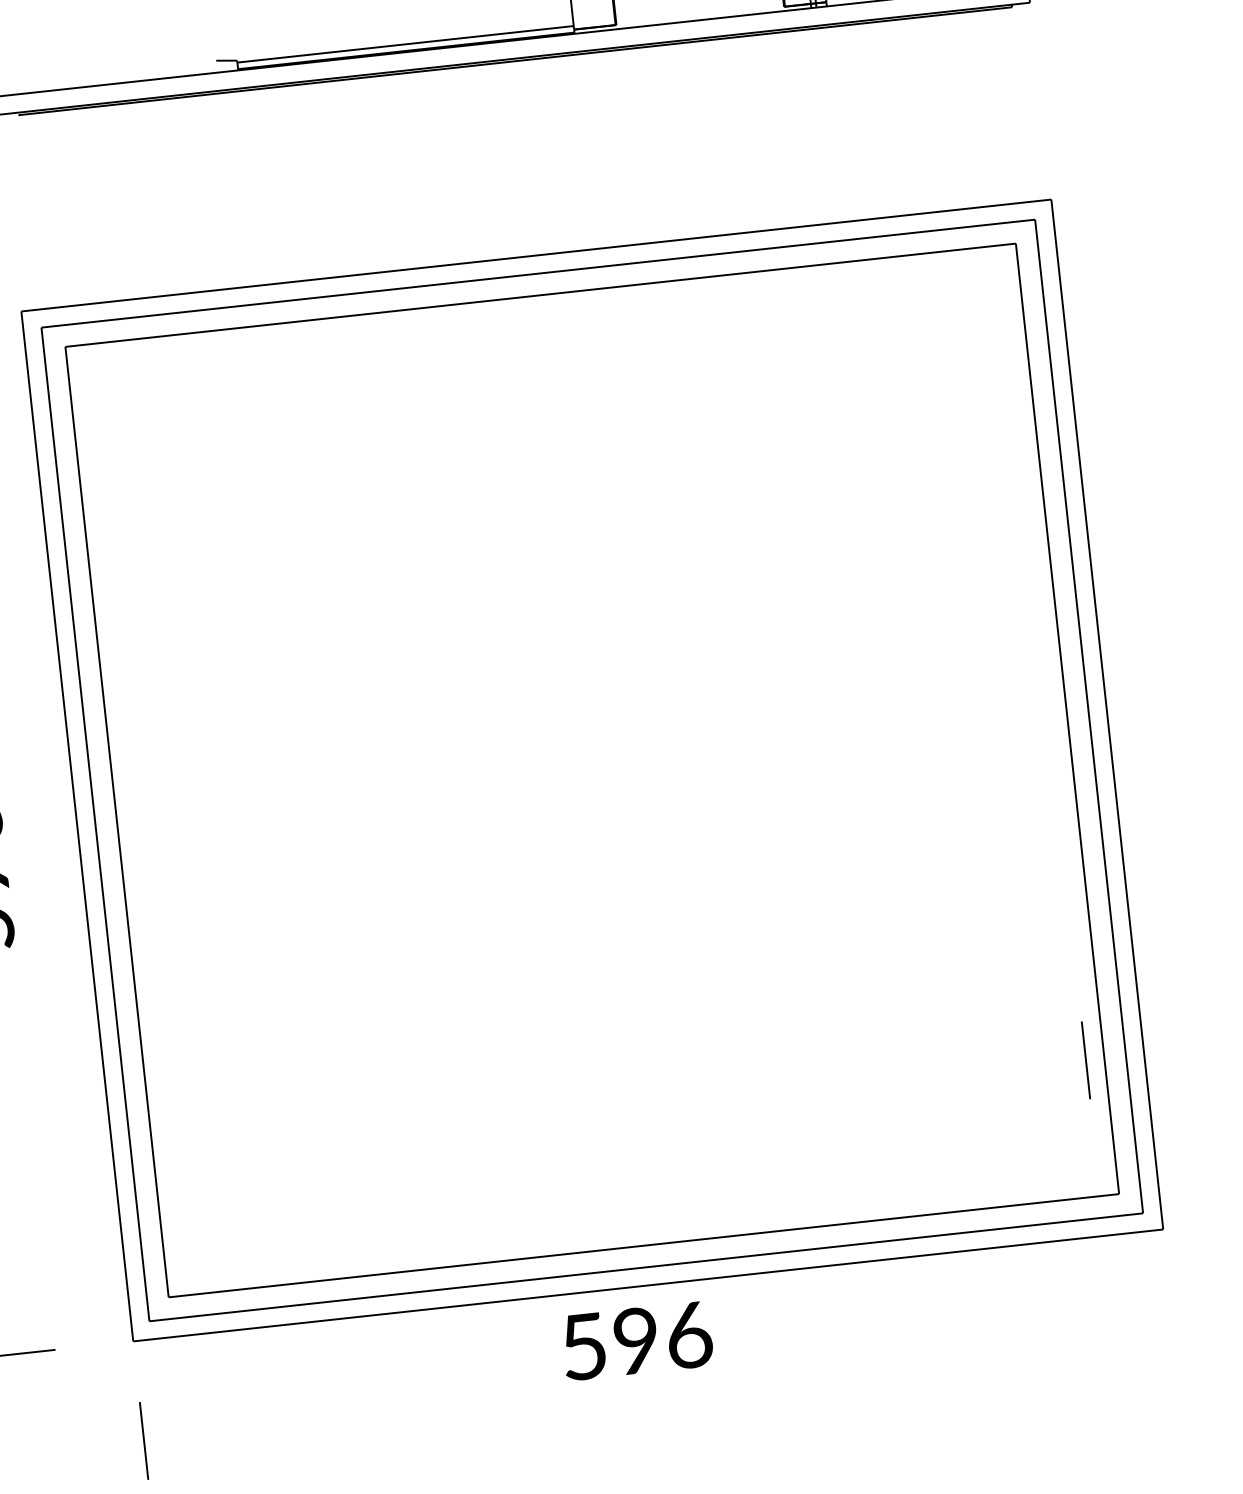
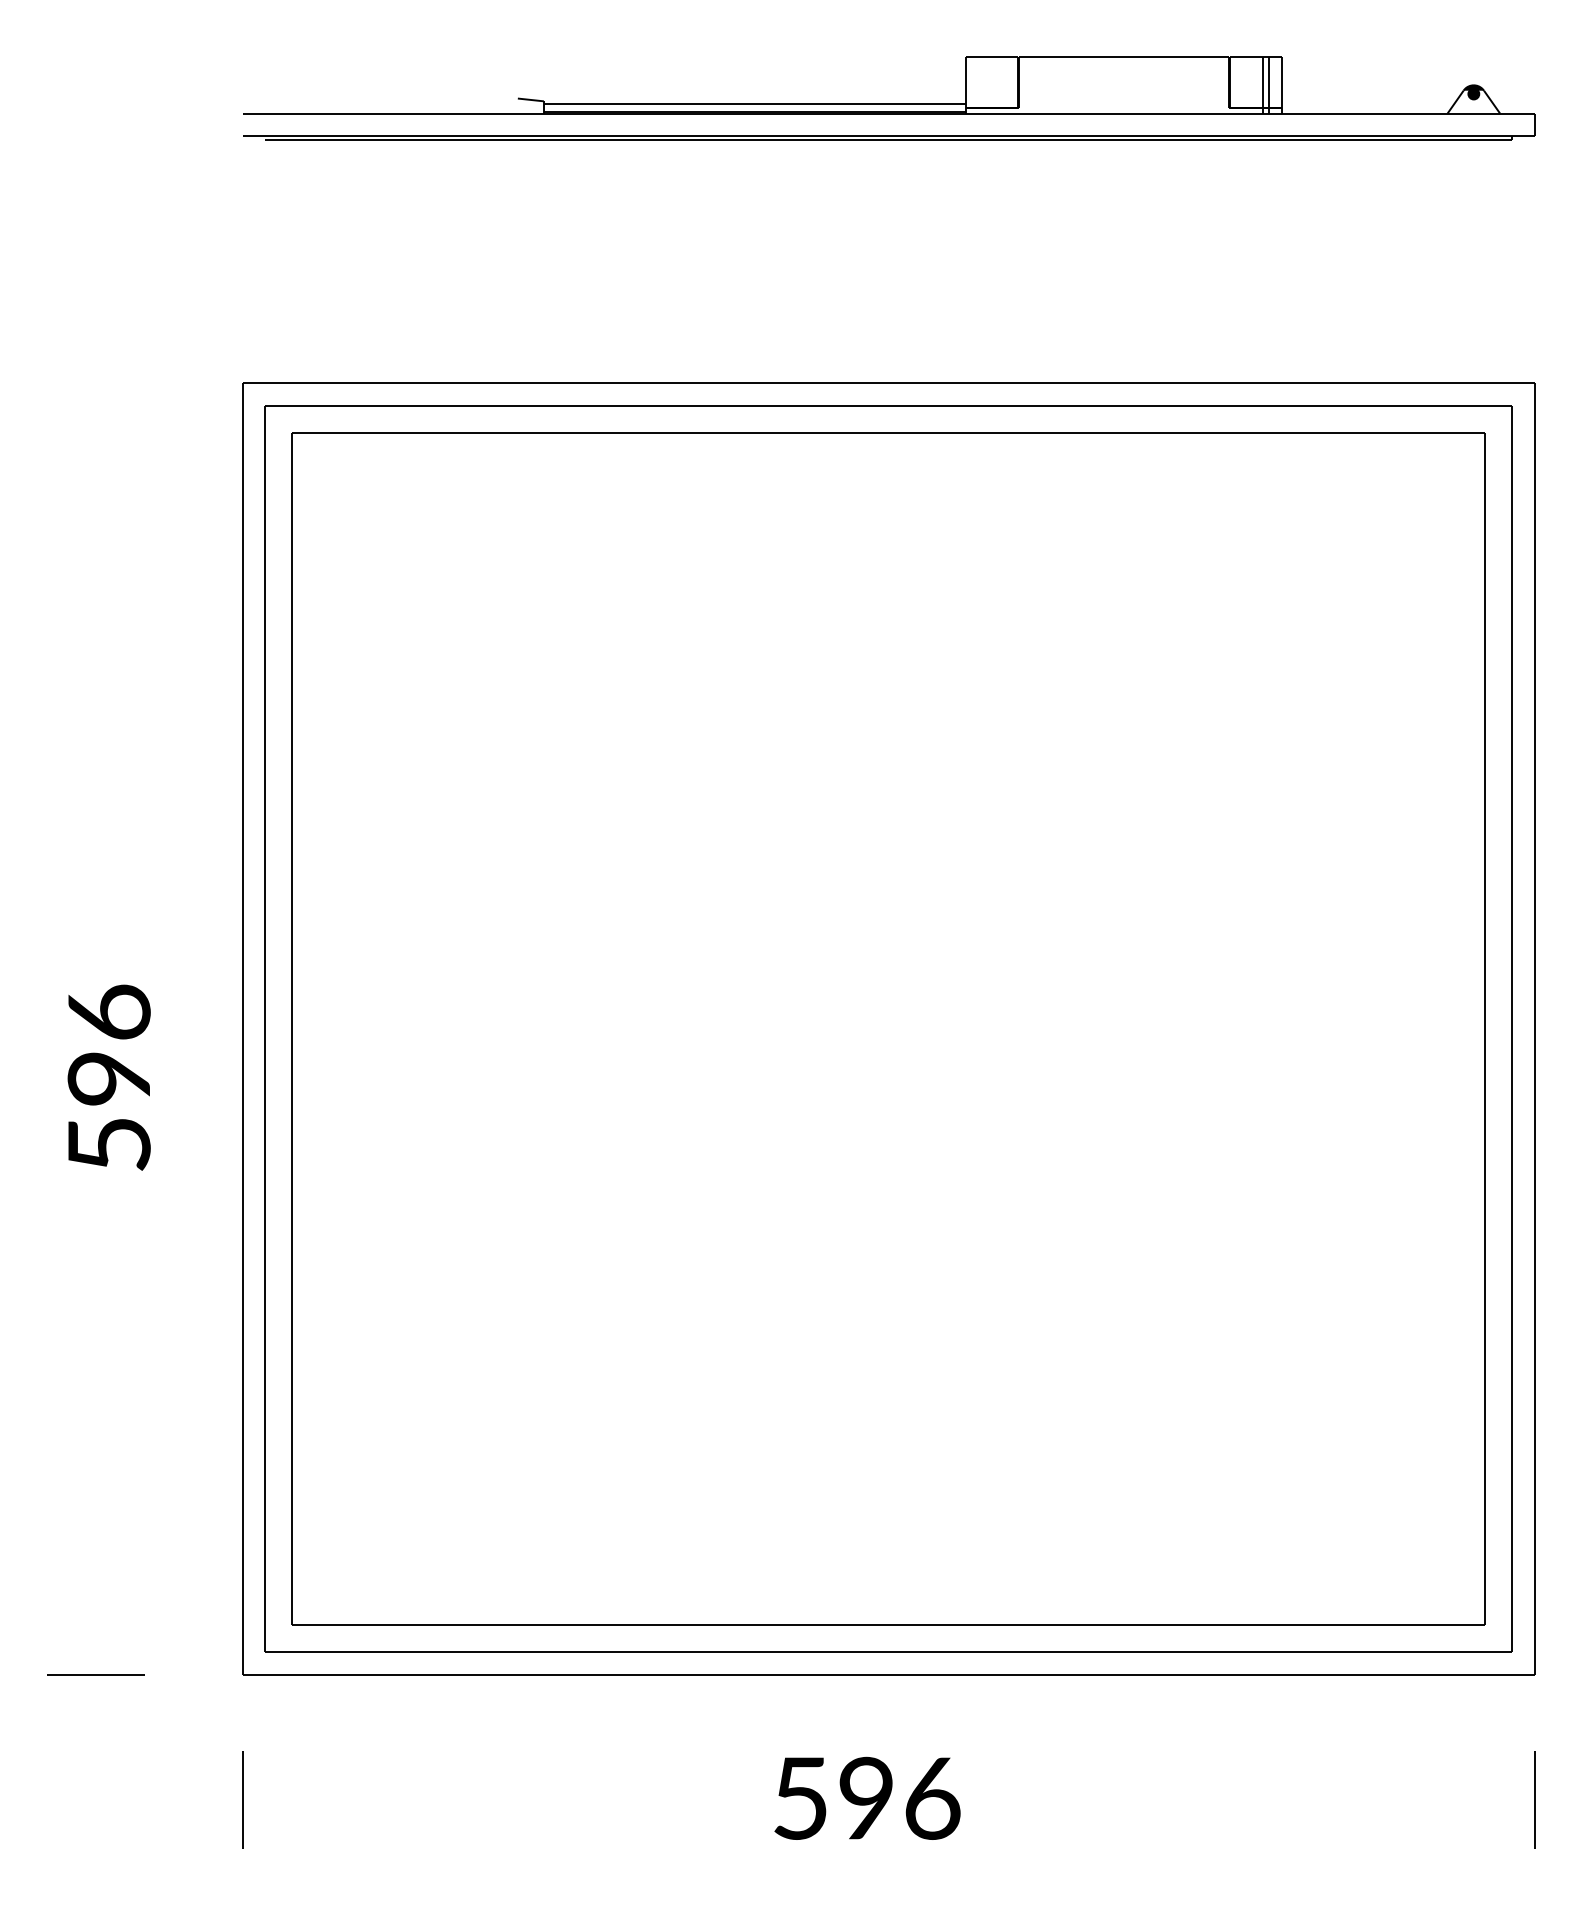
line: (1085, 1059) -> (1534, 1799), moved
text: (637, 1340) -> (867, 1797), moved

